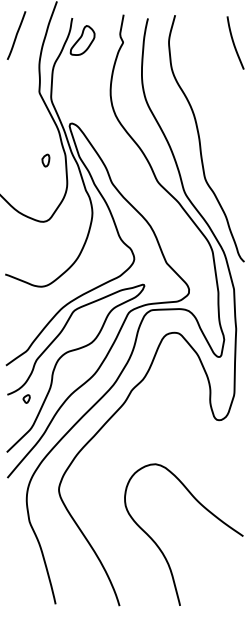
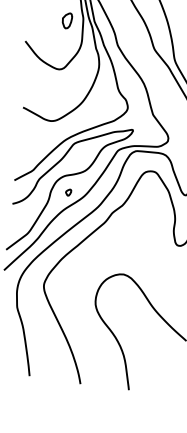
part: (45, 160) -> (66, 20), size x1.6
part: (26, 398) -> (68, 192), moved

